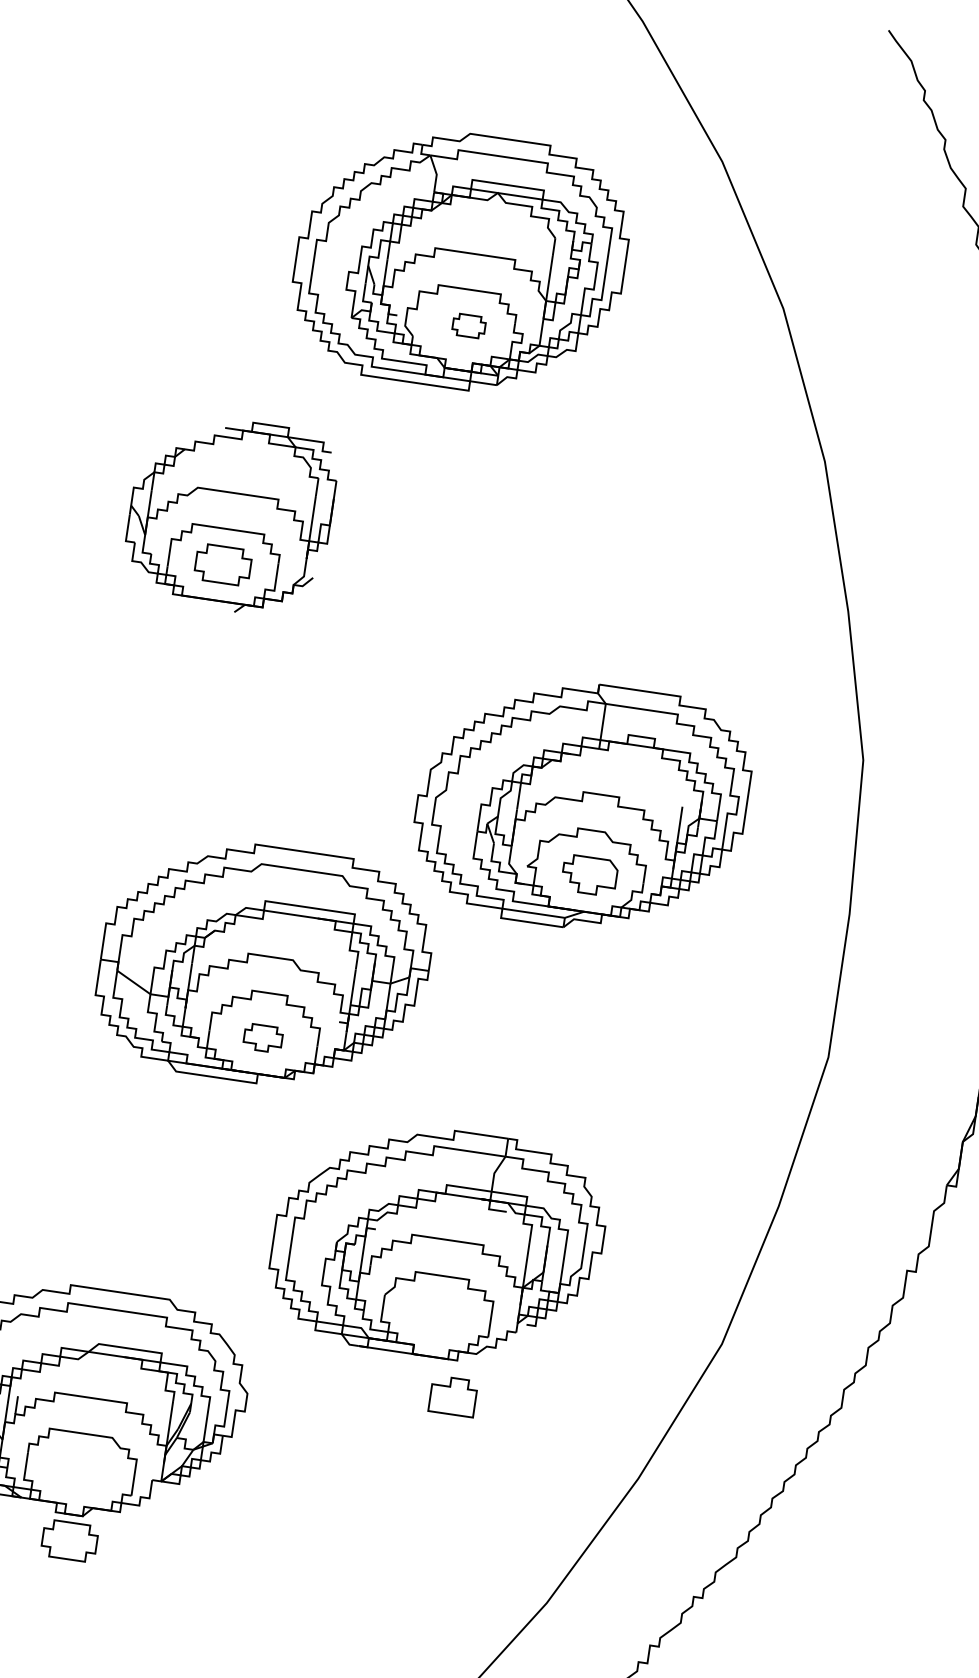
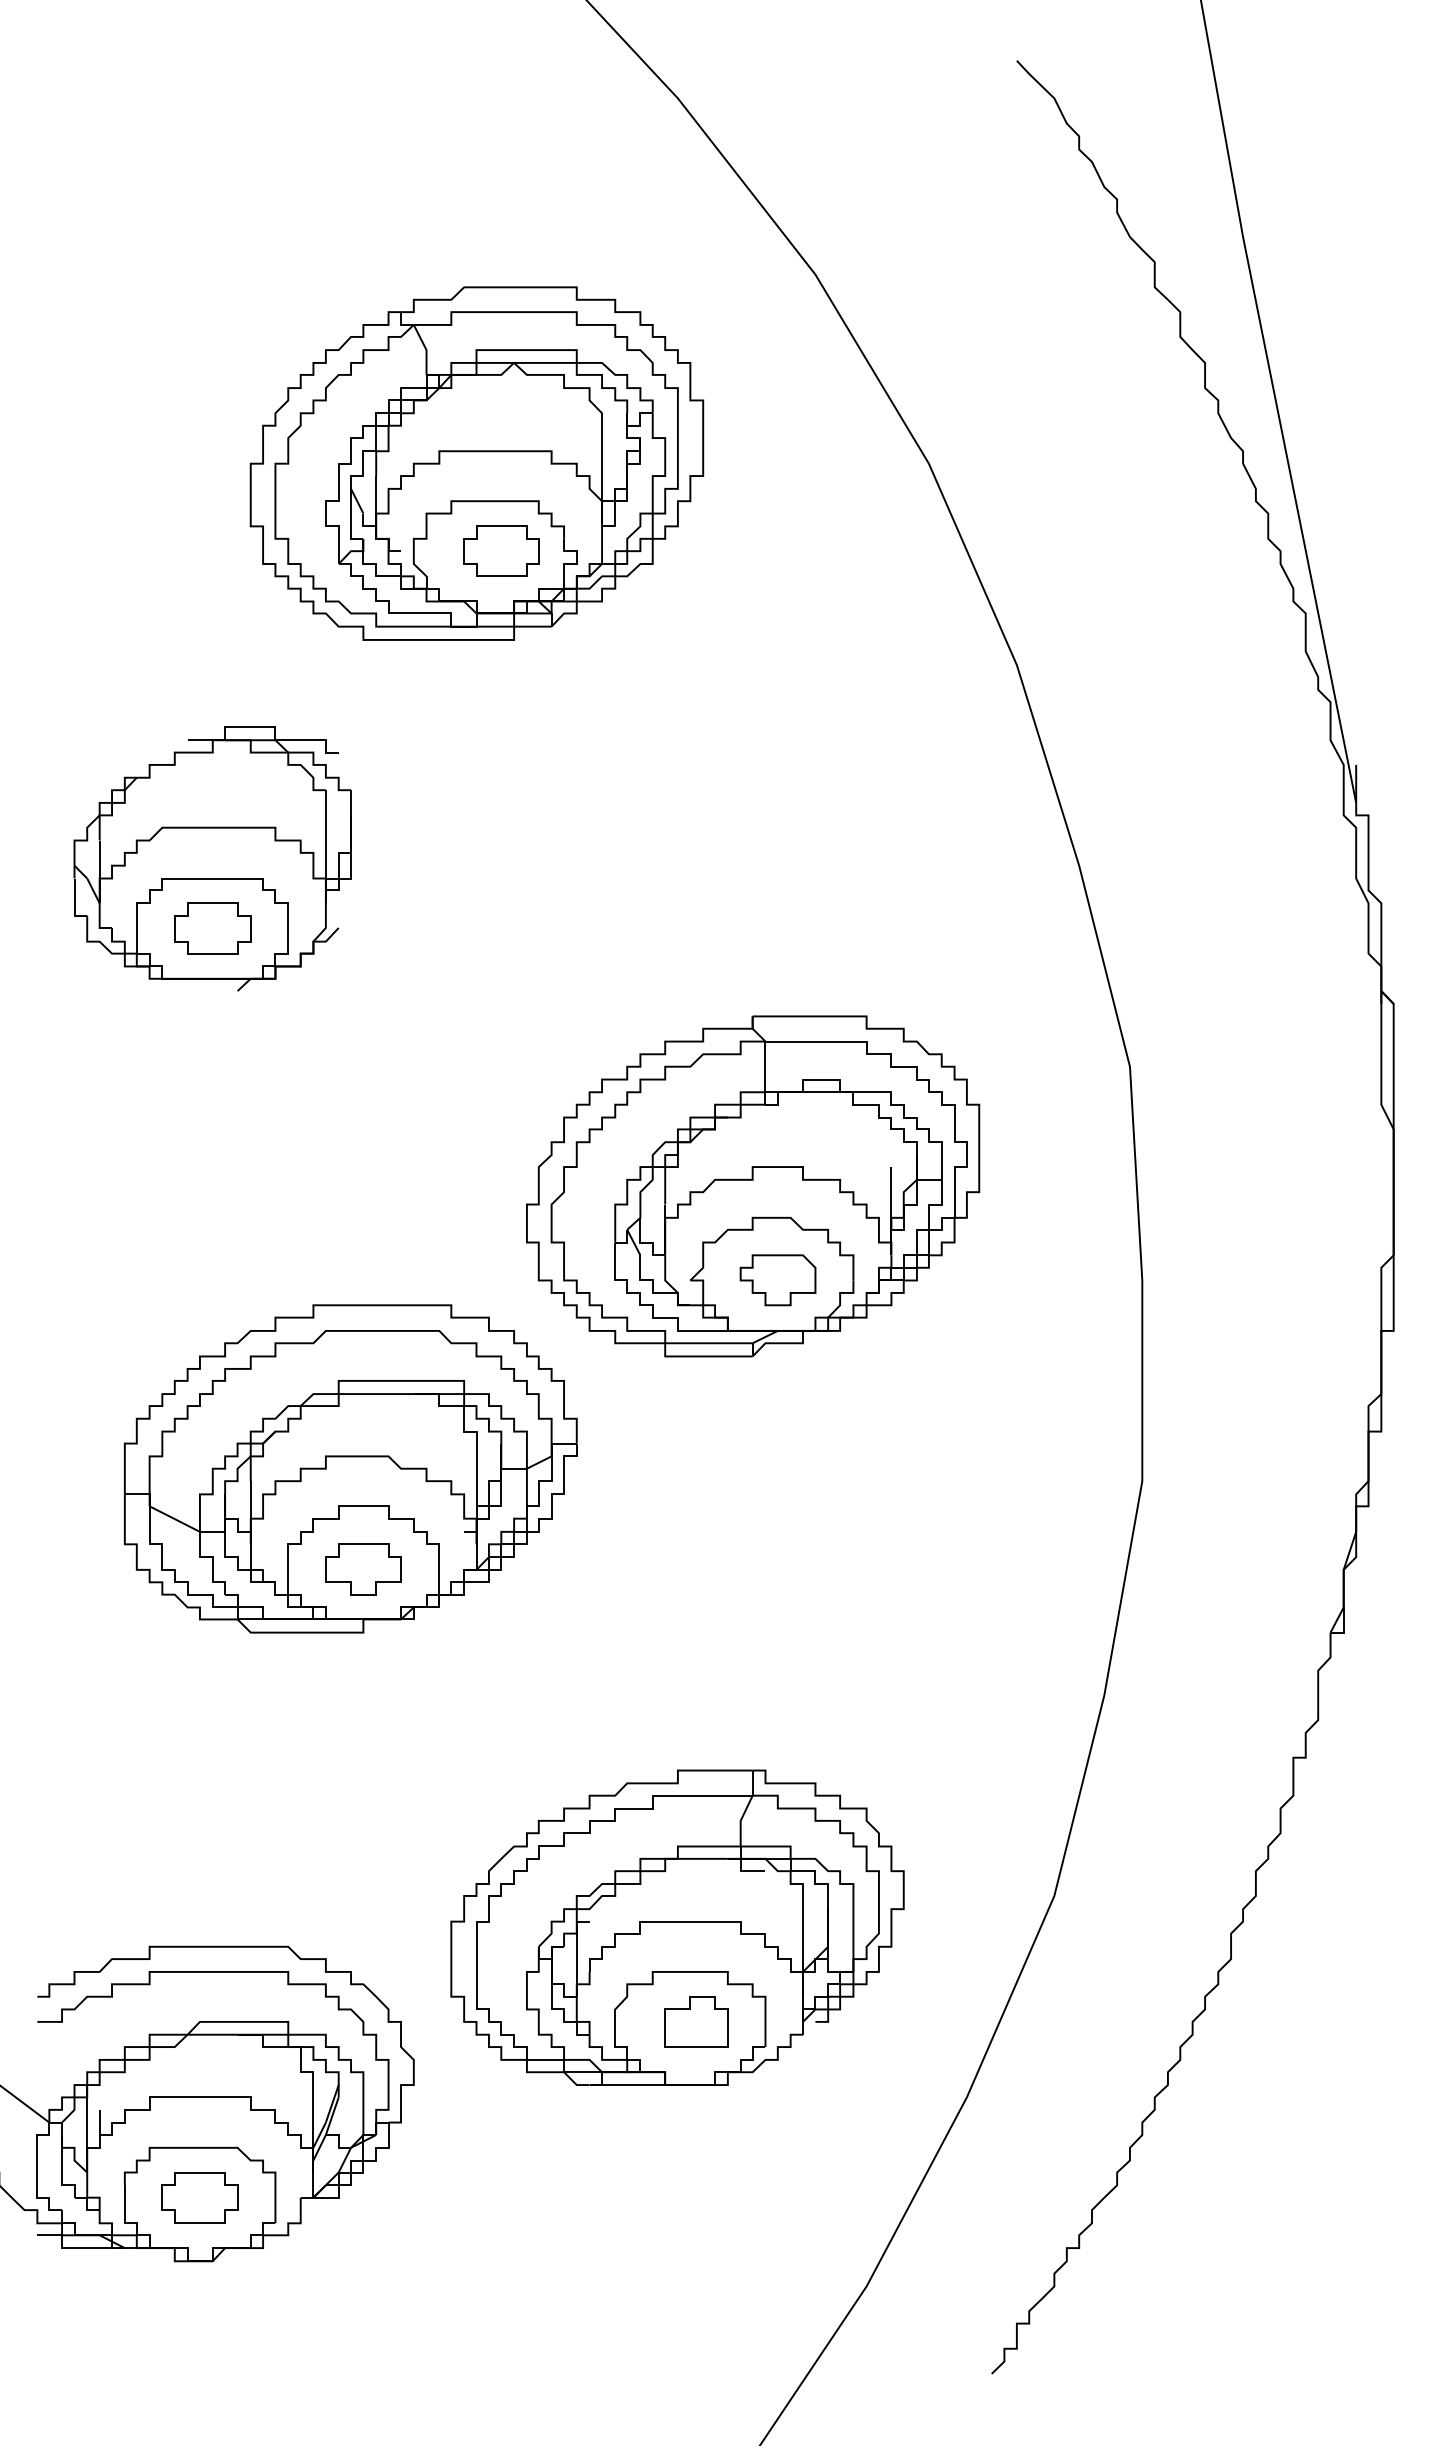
part: (469, 325) -> (501, 550), size x1.67
part: (263, 1038) -> (363, 1569), size x1.43
part: (438, 1242) -> (677, 1927), moved
part: (69, 1540) -> (199, 2197), moved

